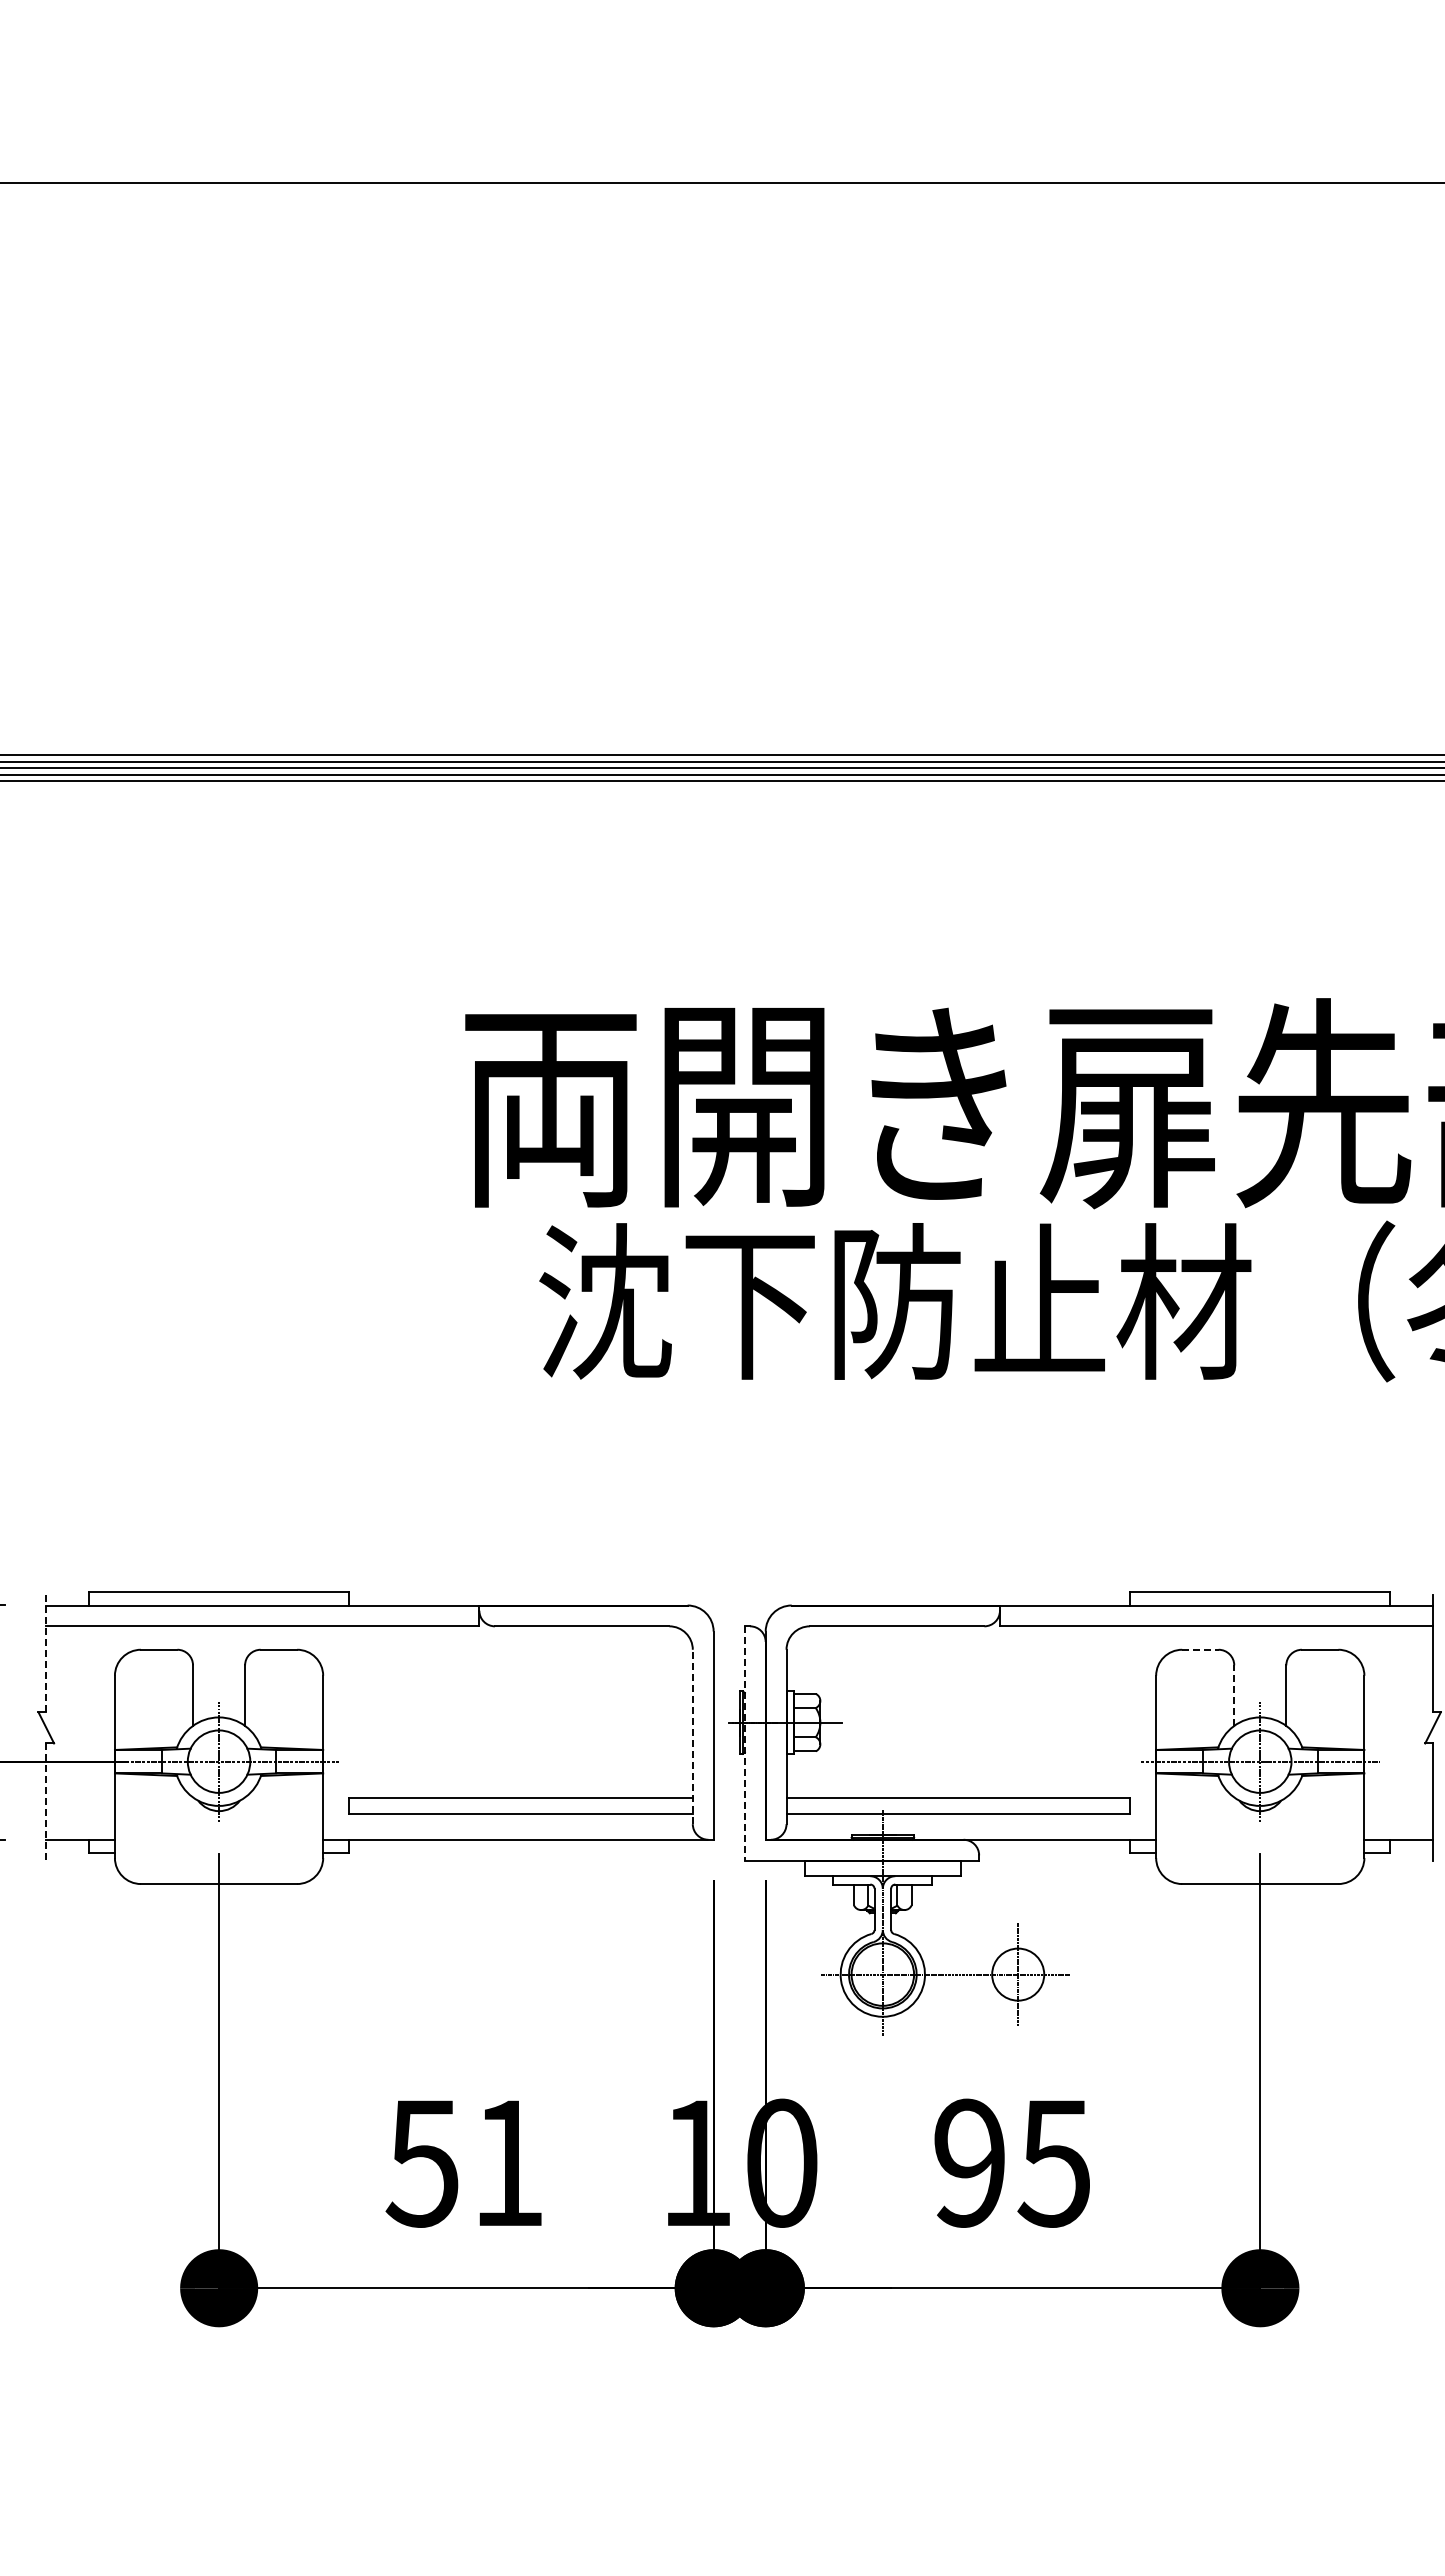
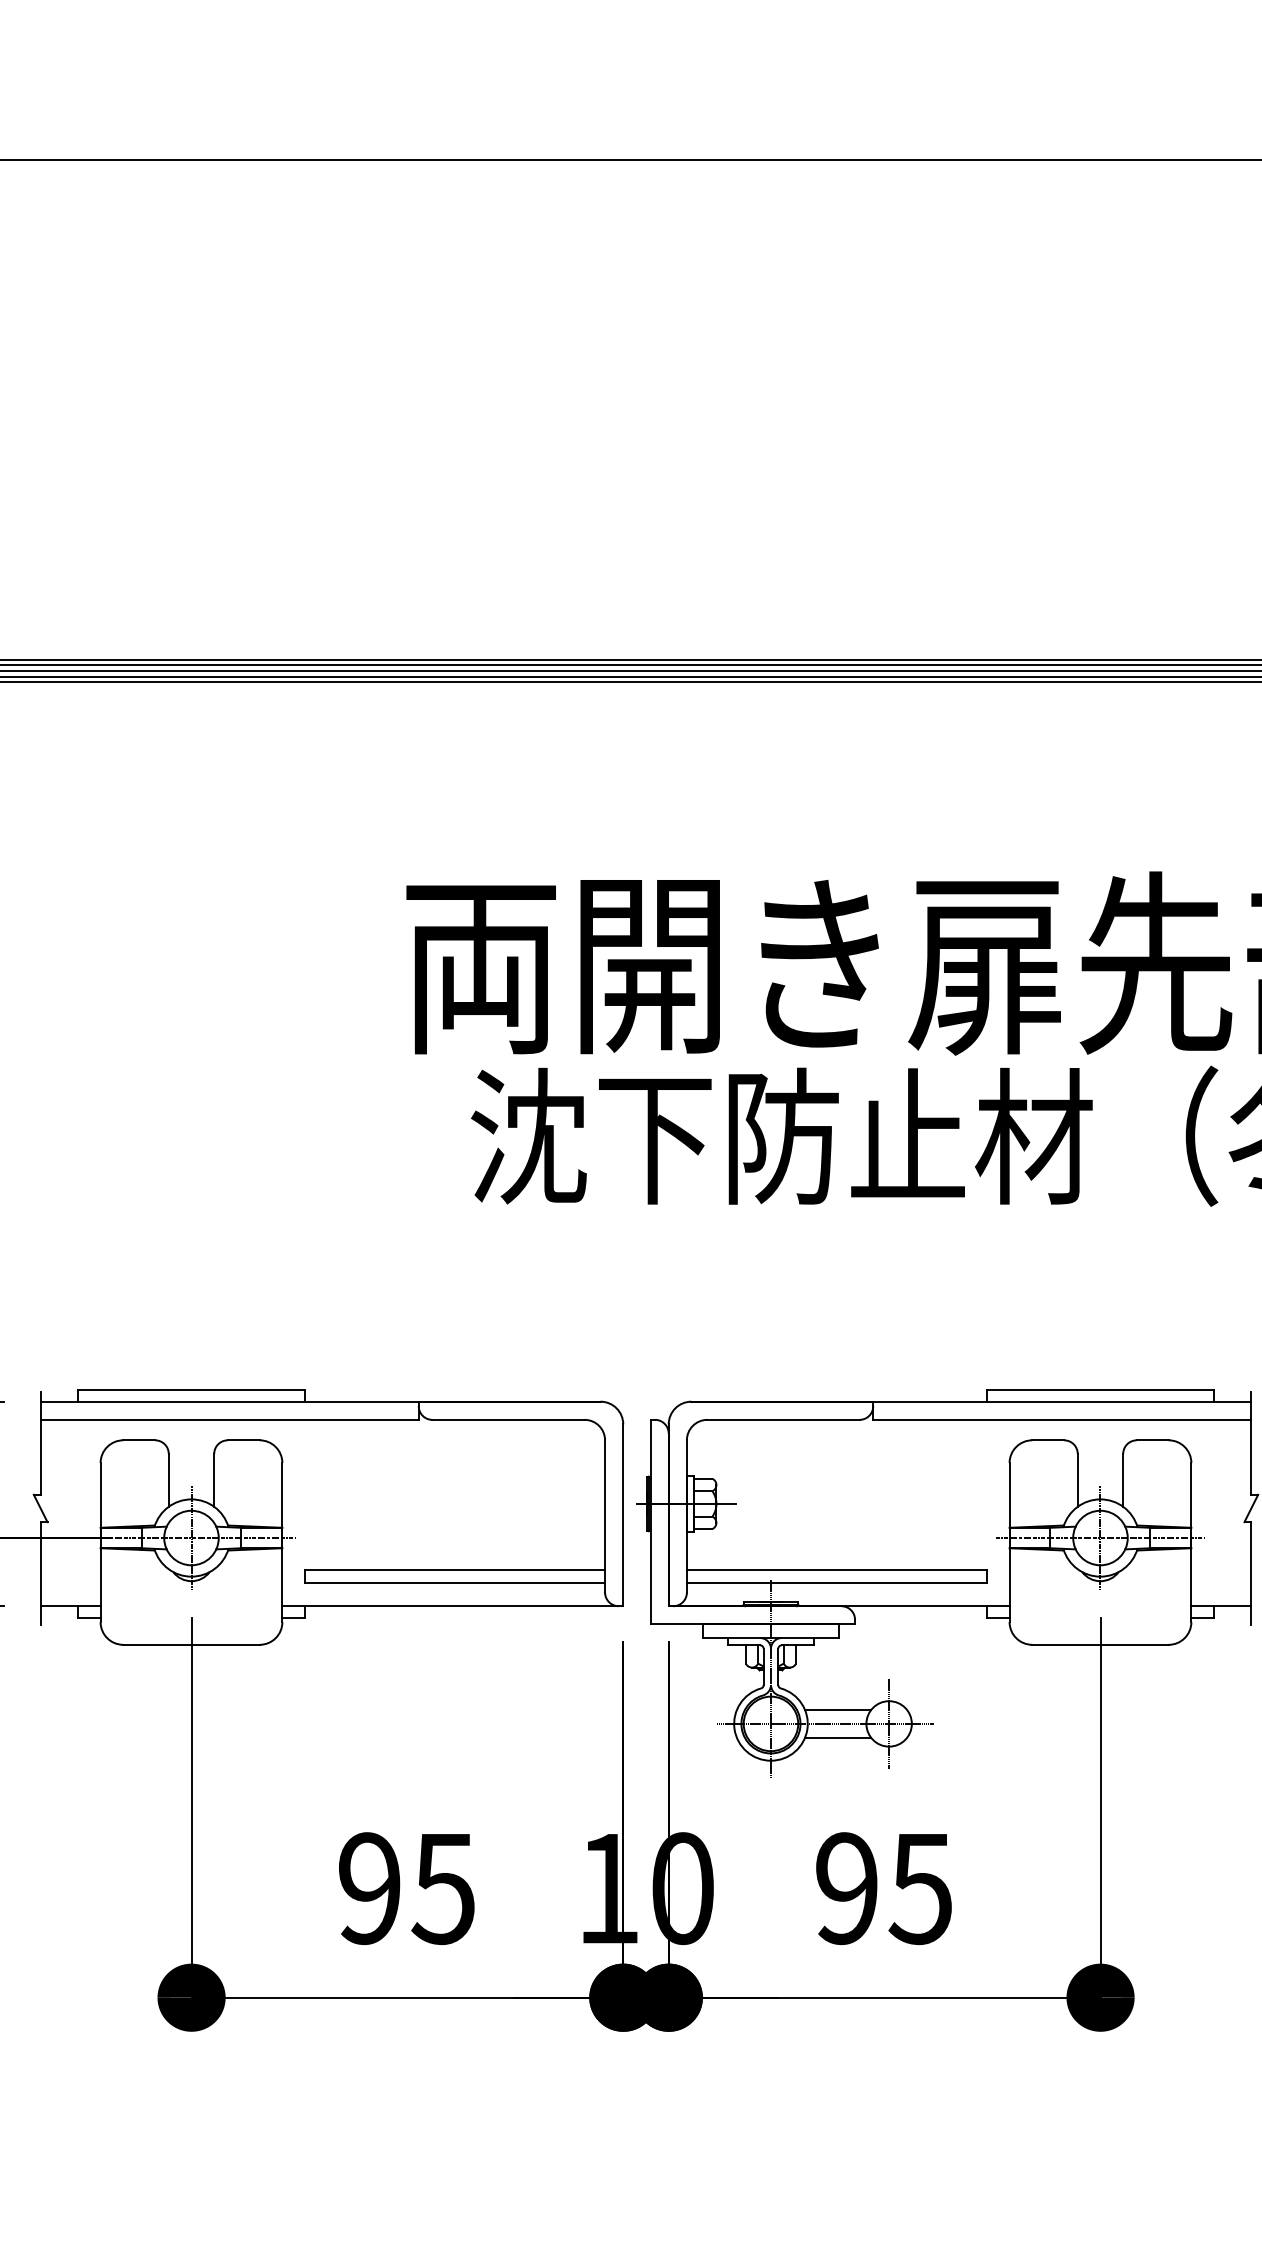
line: (1200, 1649) -> (1048, 1440), dashed -> solid
line: (46, 1653) -> (40, 1443), dashed -> solid
line: (1234, 1695) -> (1077, 1480), dashed -> solid
line: (692, 1736) -> (604, 1516), dashed -> solid
line: (744, 1743) -> (650, 1522), dashed -> solid
line: (46, 1802) -> (40, 1573), dashed -> solid
line: (959, 1959) -> (837, 1710), added
line: (959, 1990) -> (837, 1737), added
text: (464, 2162) -> (405, 1887), 51 -> 95

